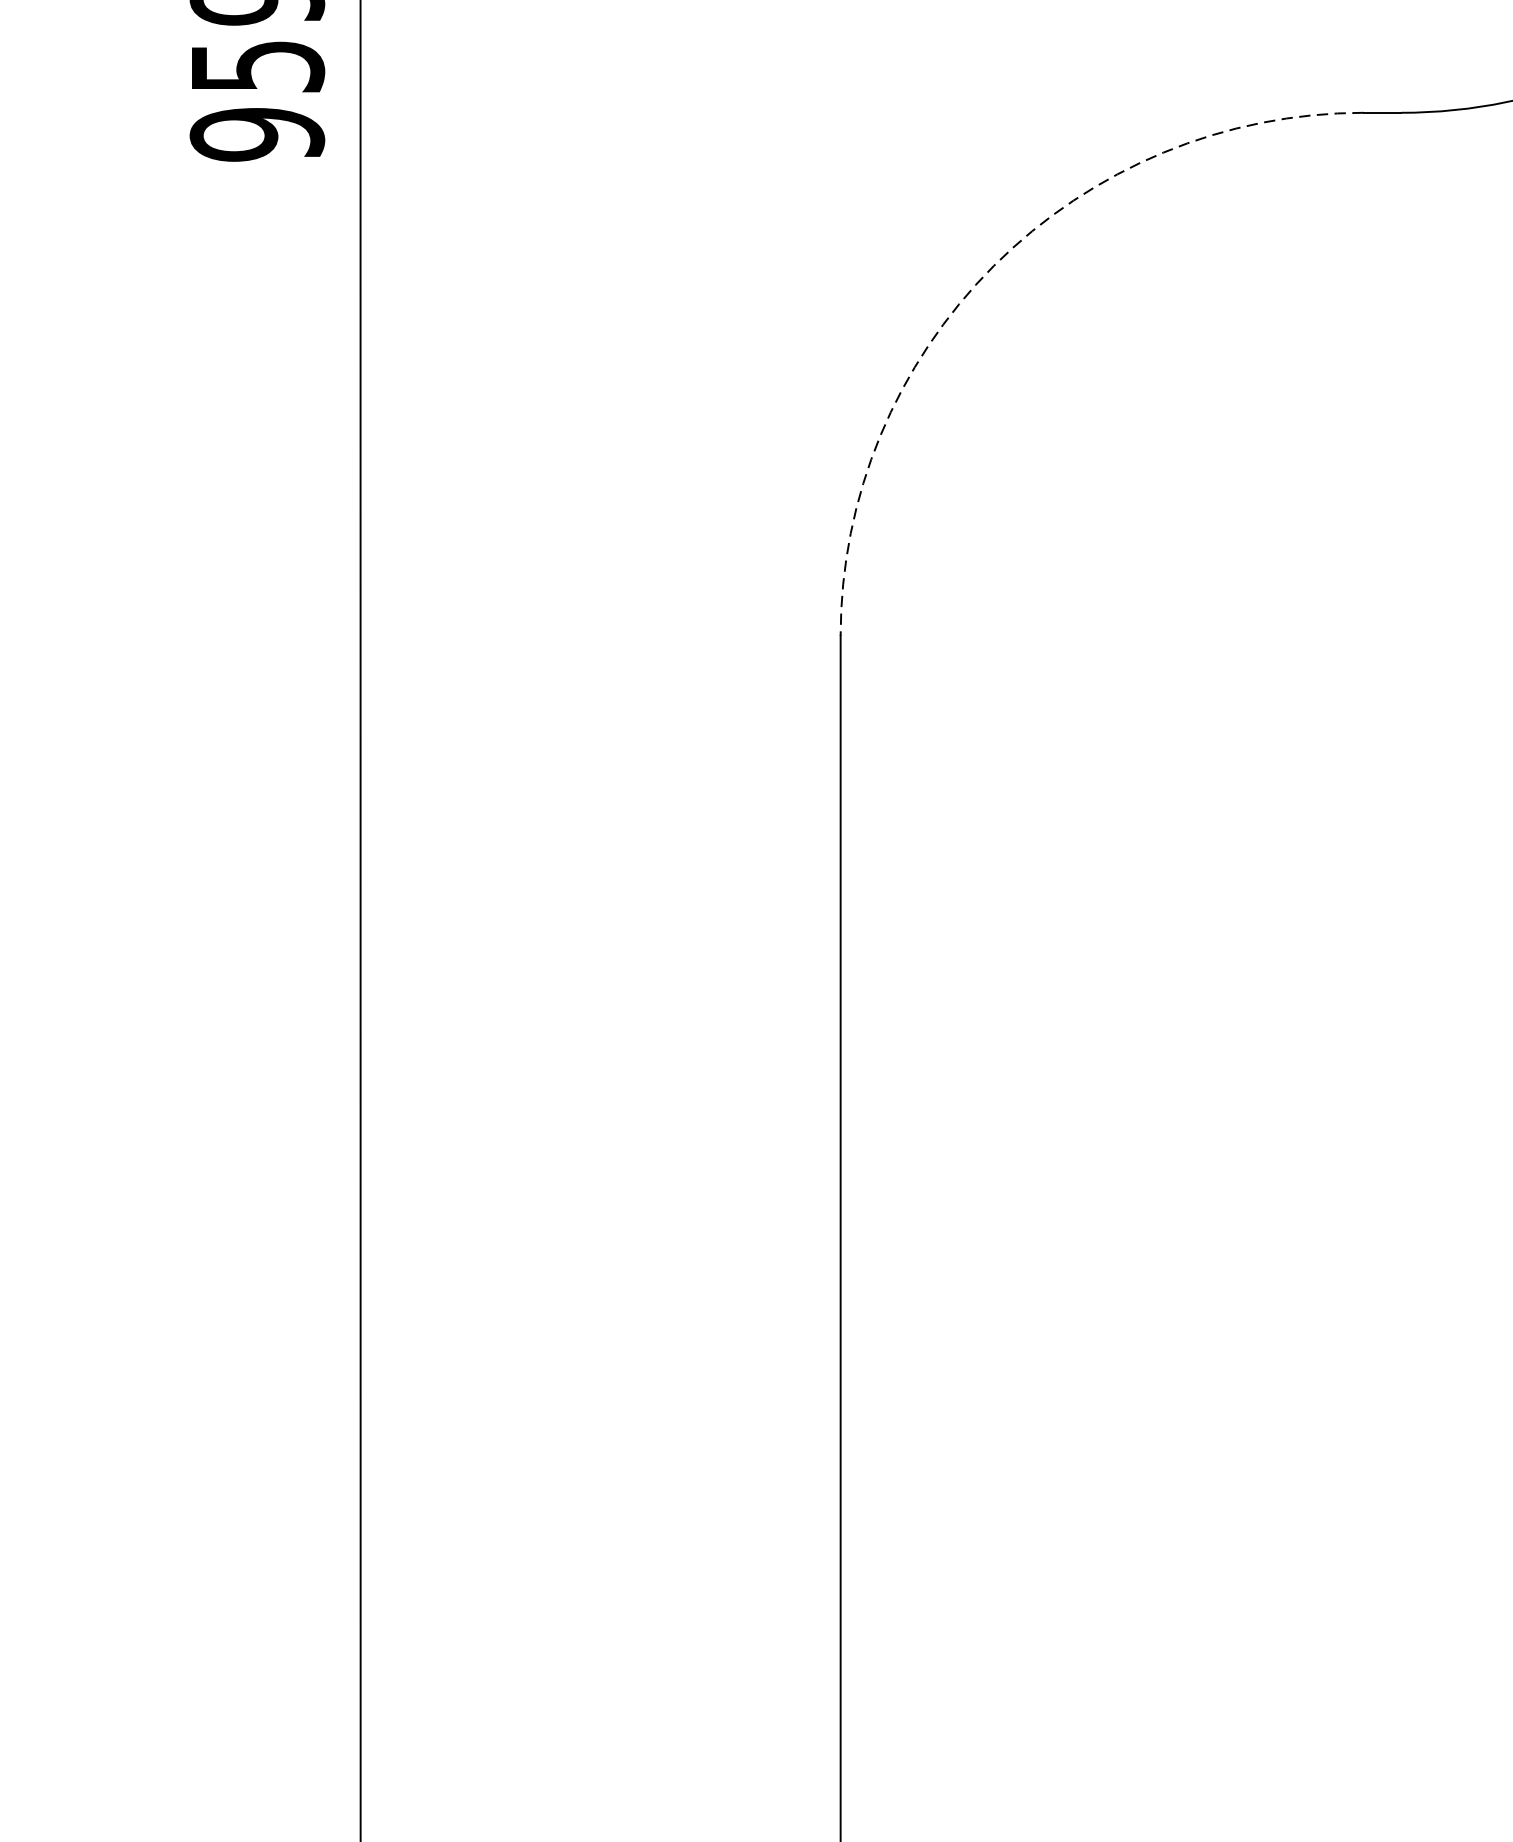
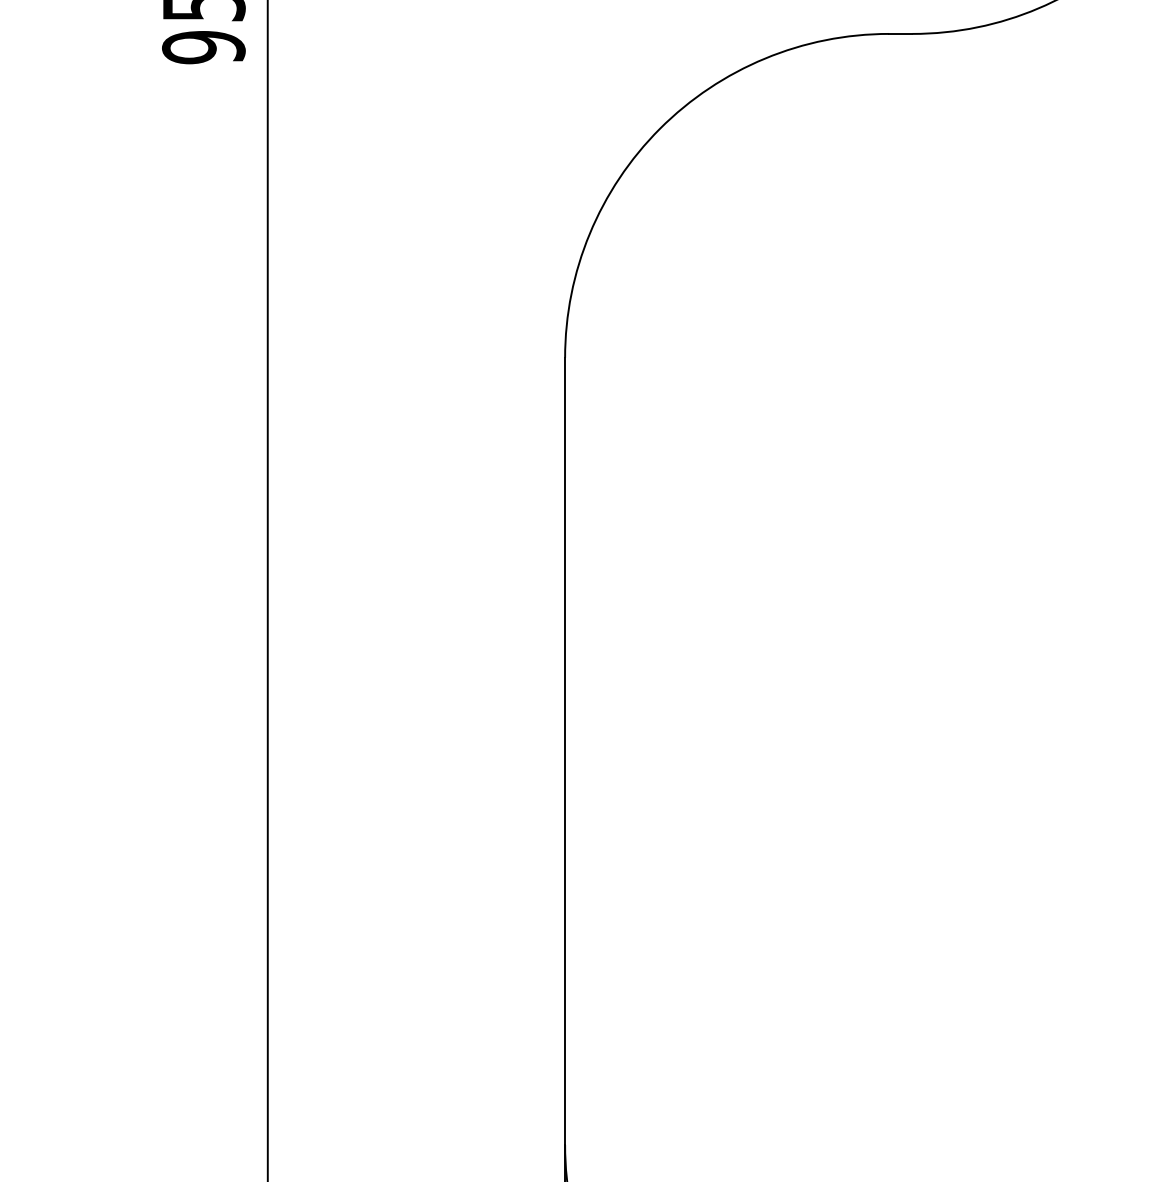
arc: (993, 265) -> (659, 128), dashed -> solid

